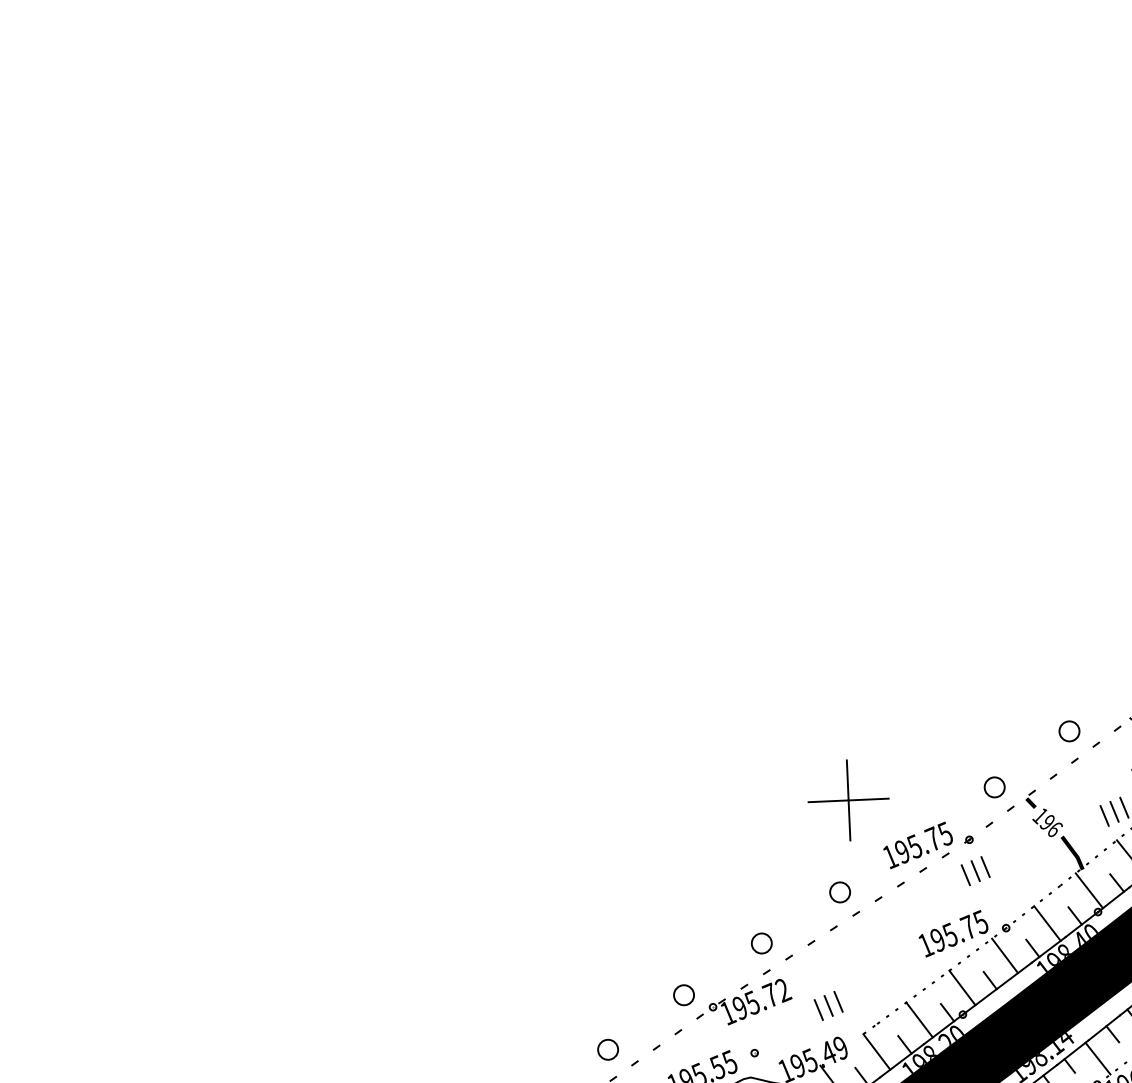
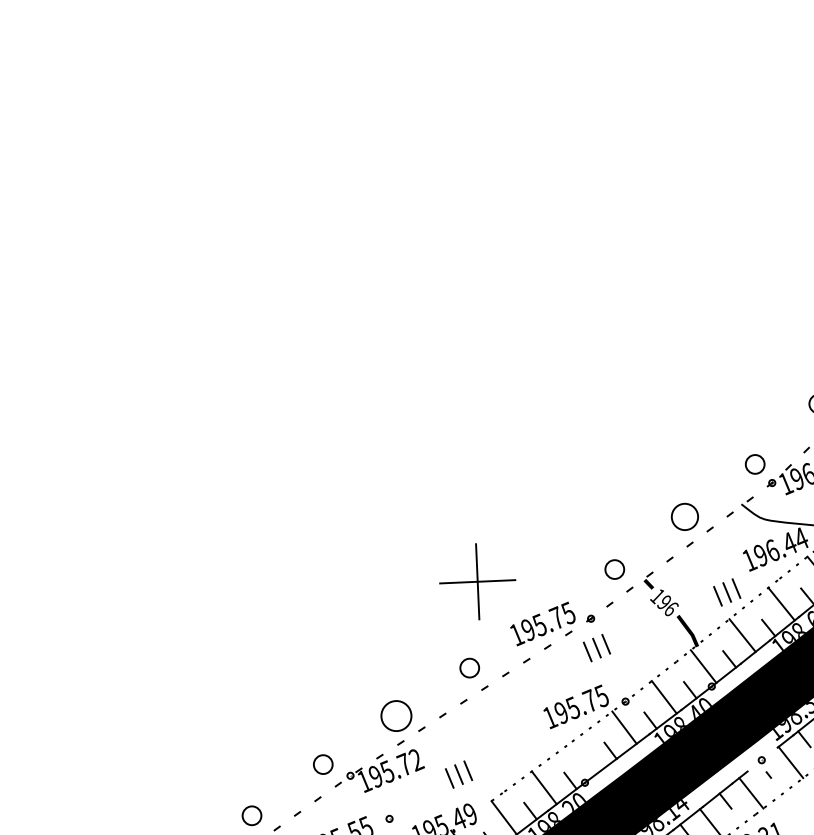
circle: (1069, 731) -> (684, 517), size x1.4
circle: (761, 943) -> (395, 716), size x1.6
line: (962, 987) -> (584, 757), removed

